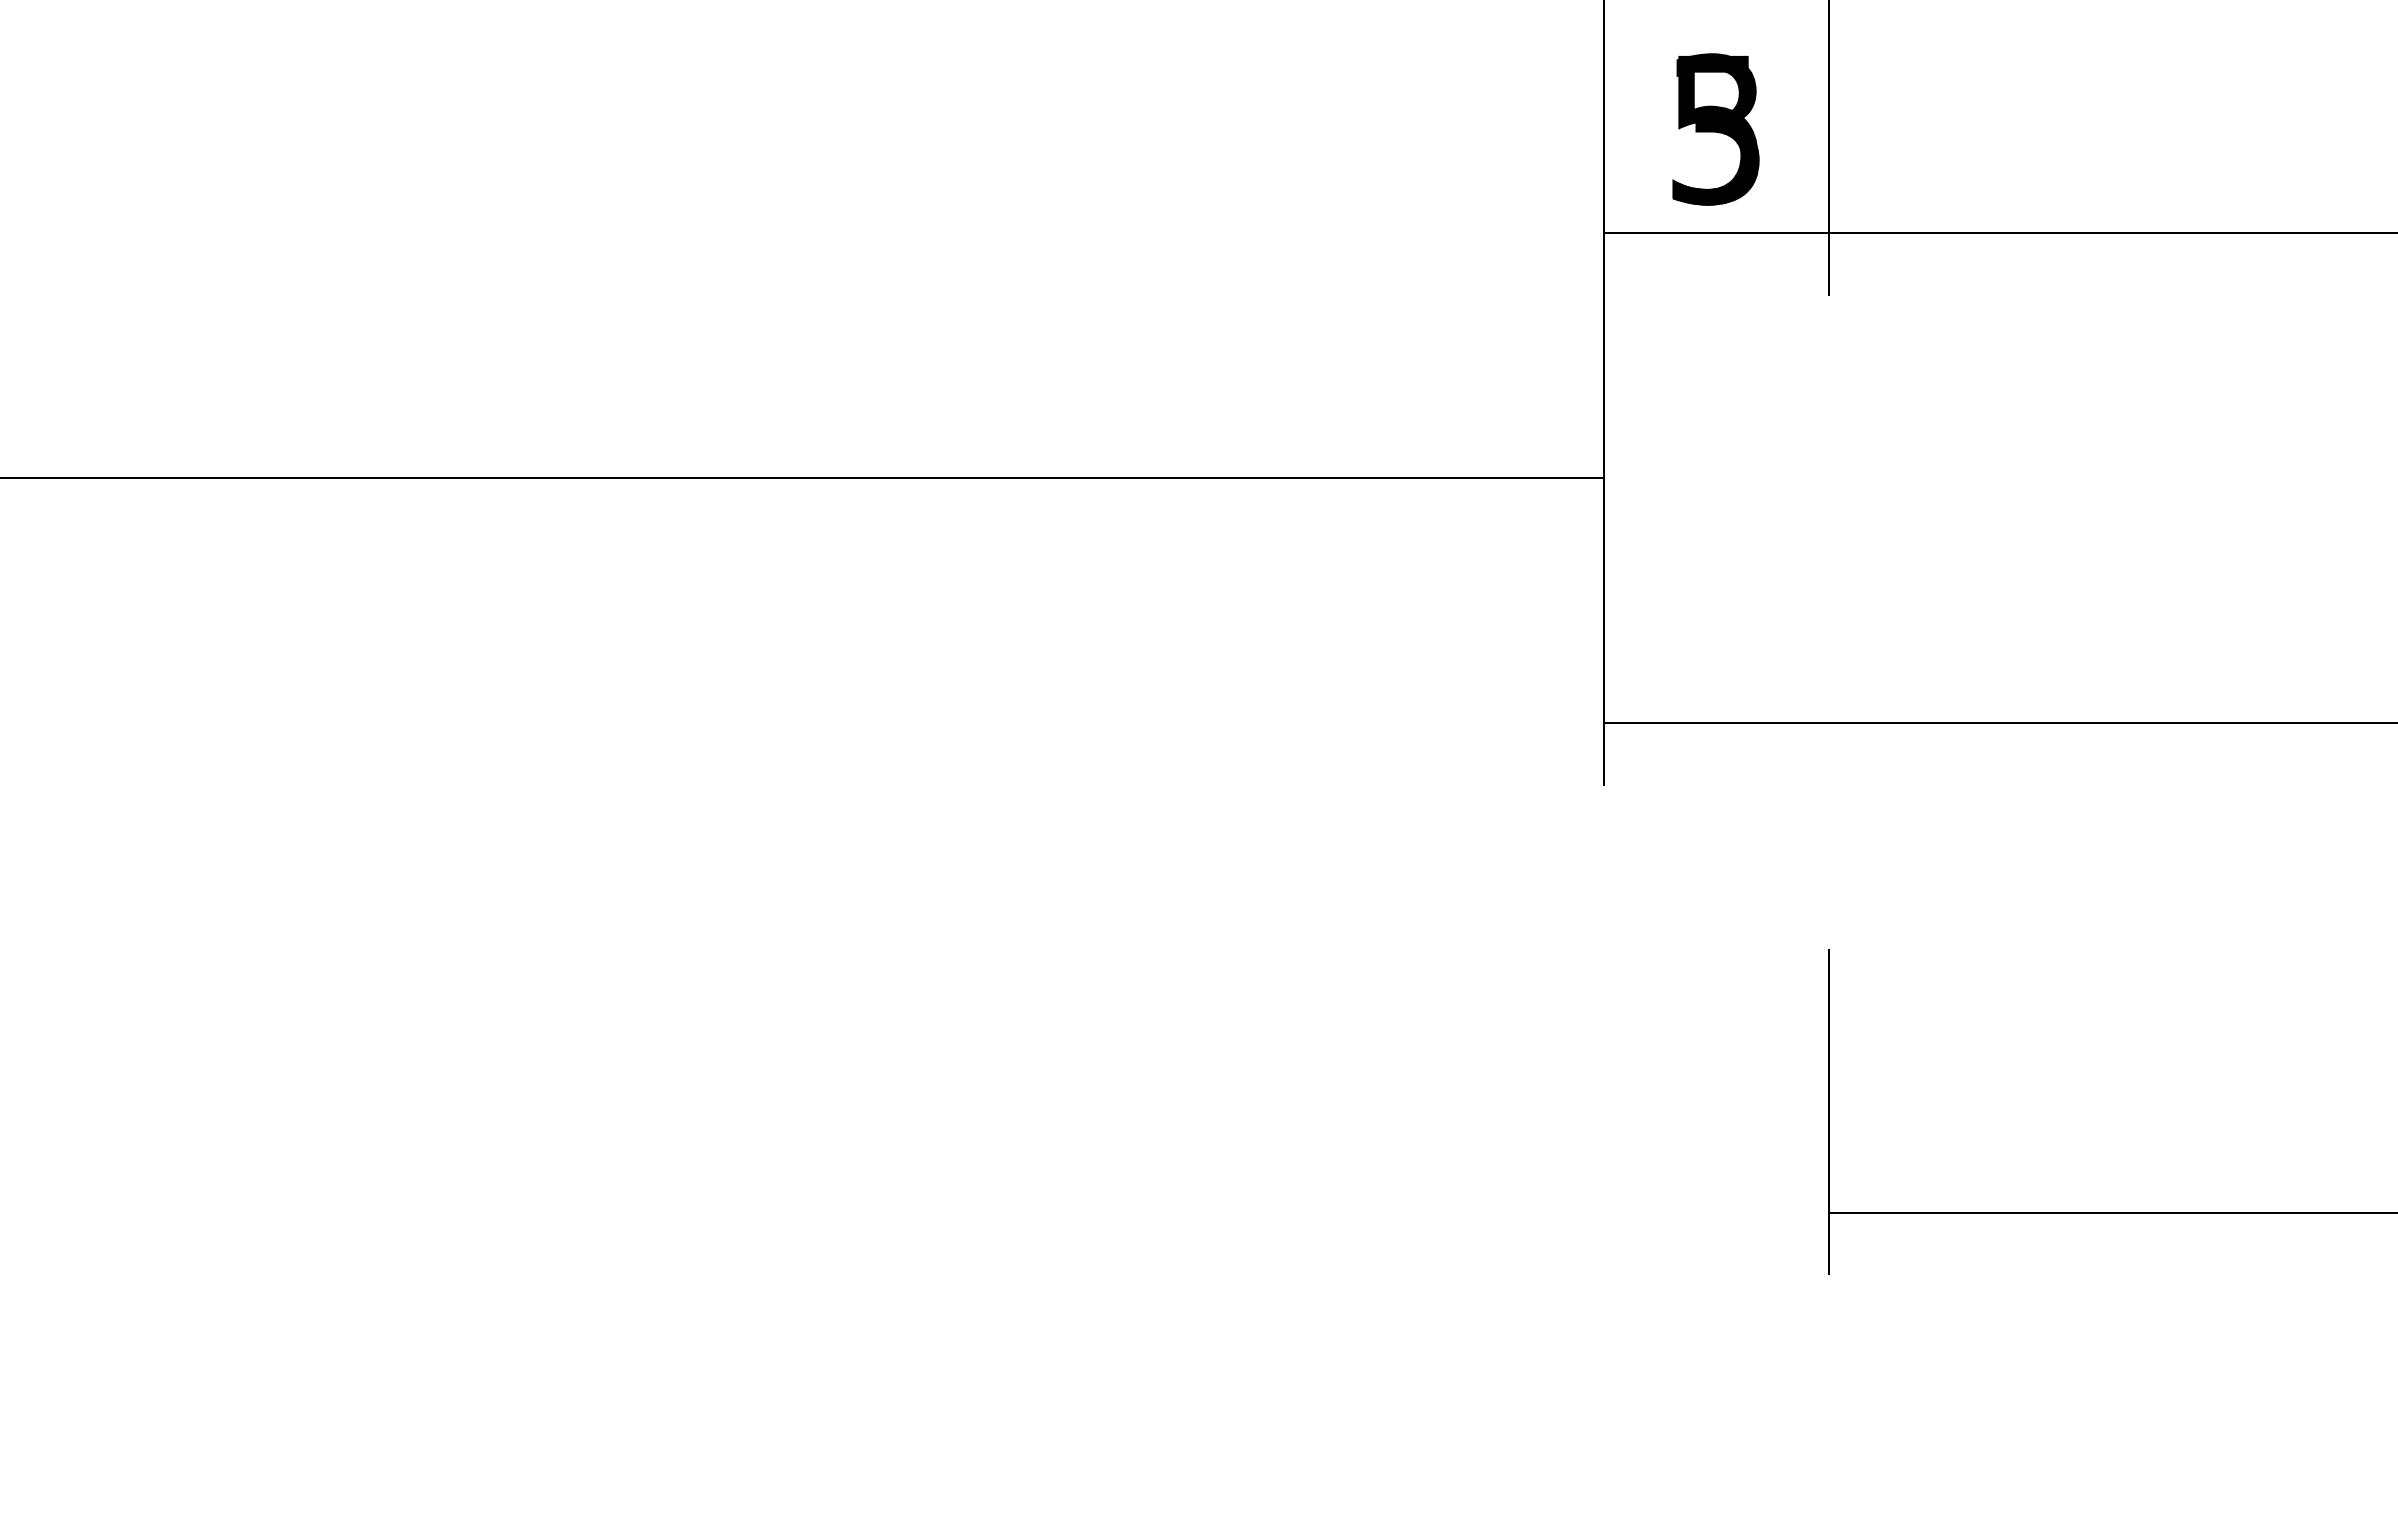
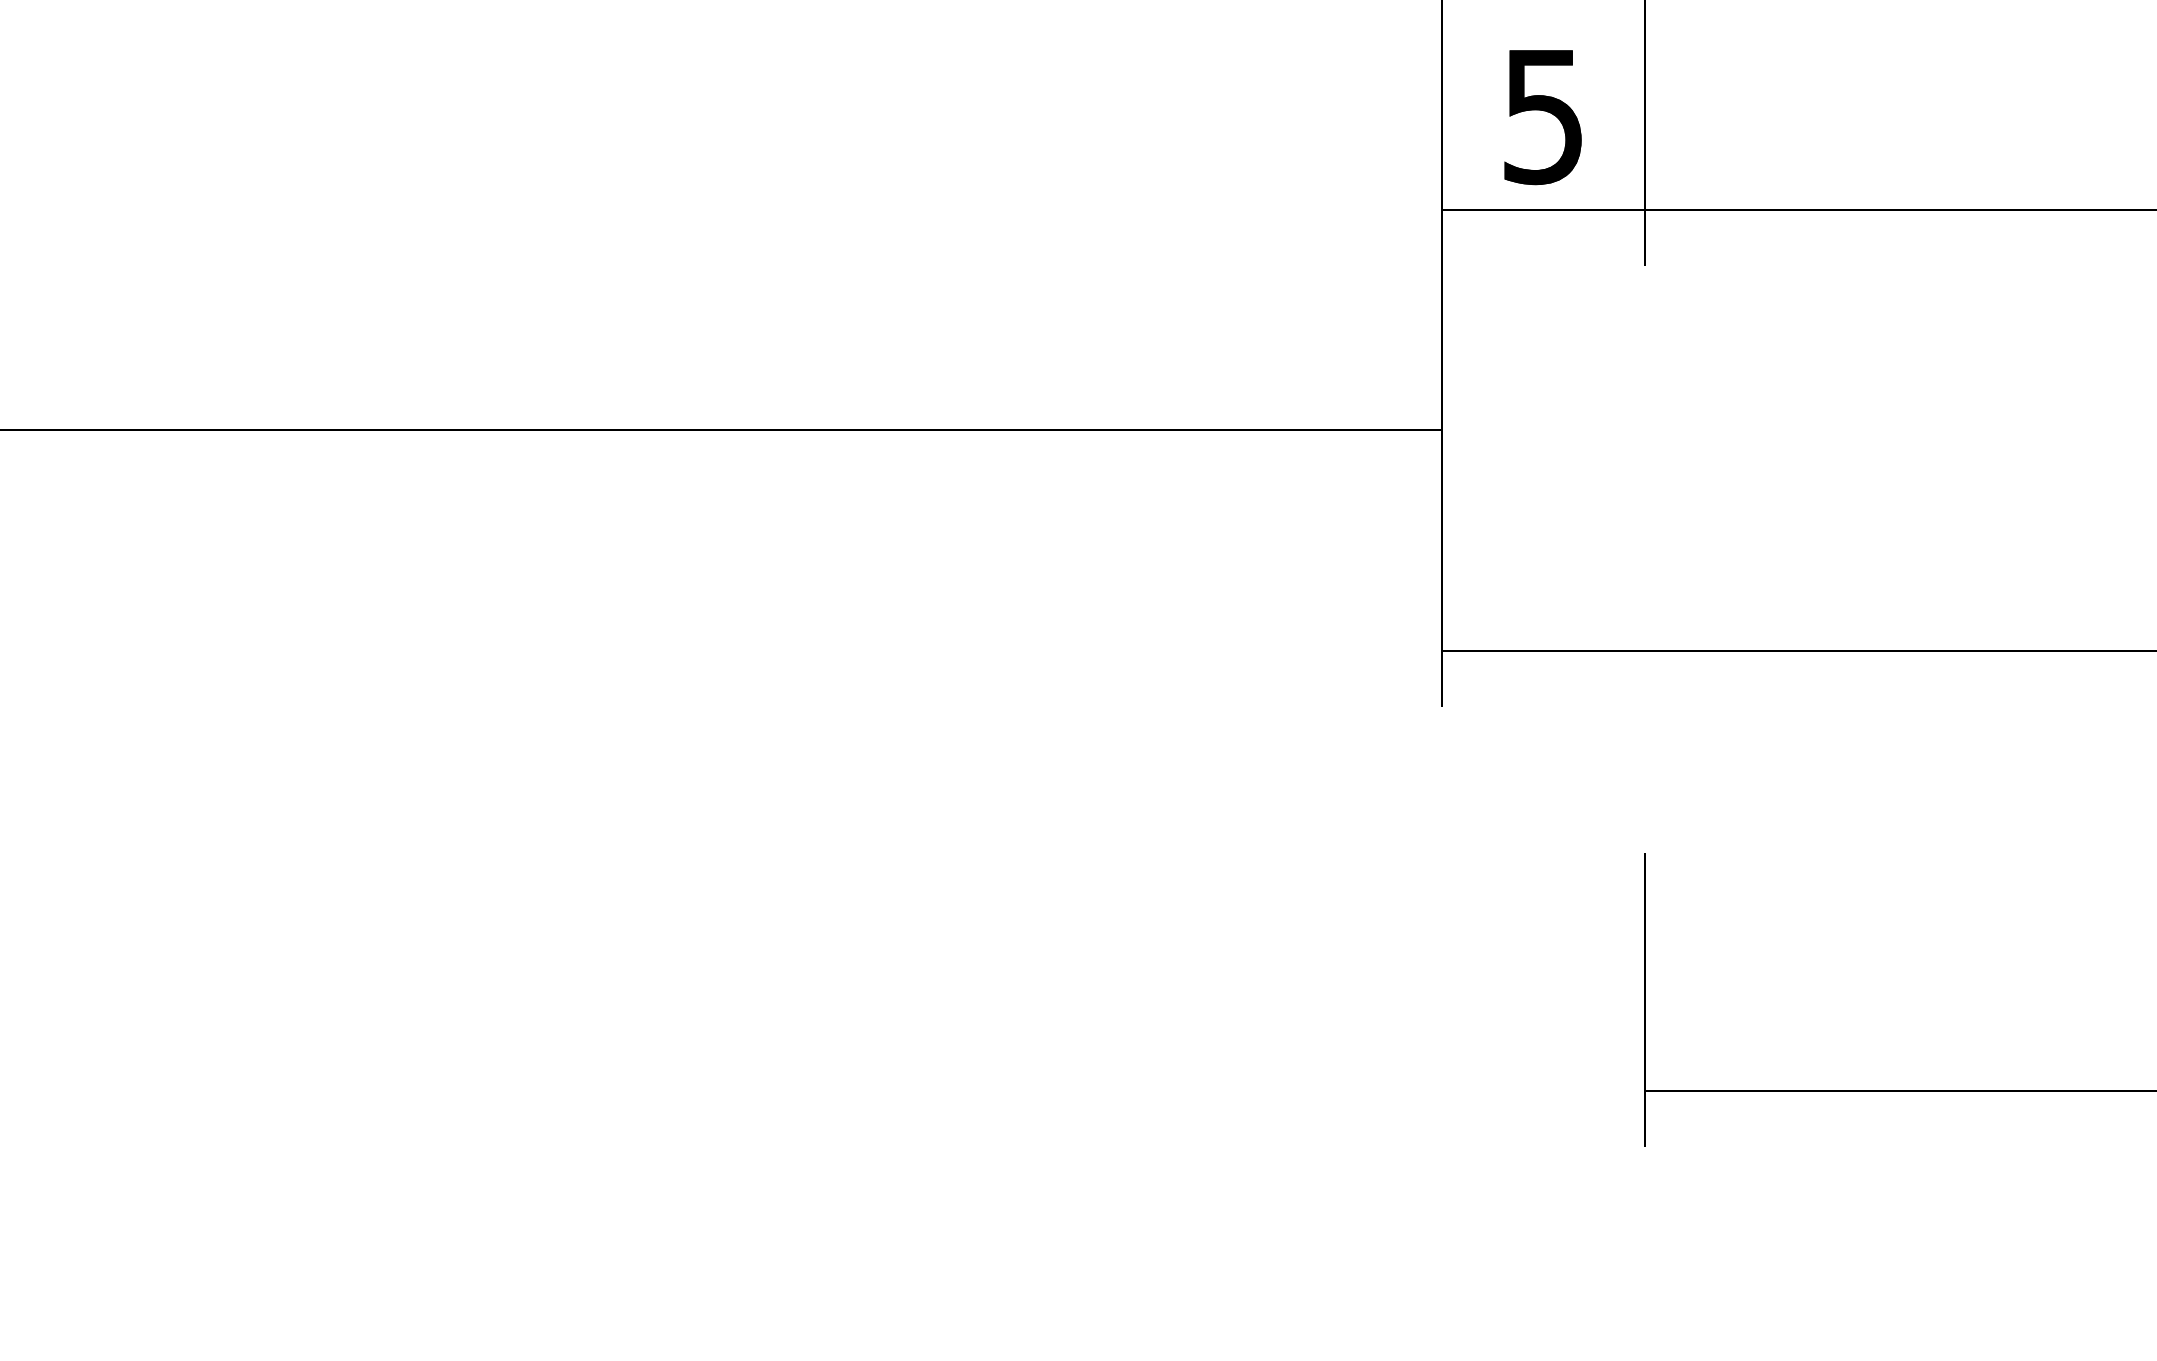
text: (1715, 129) -> (1543, 116), 3 -> 5

